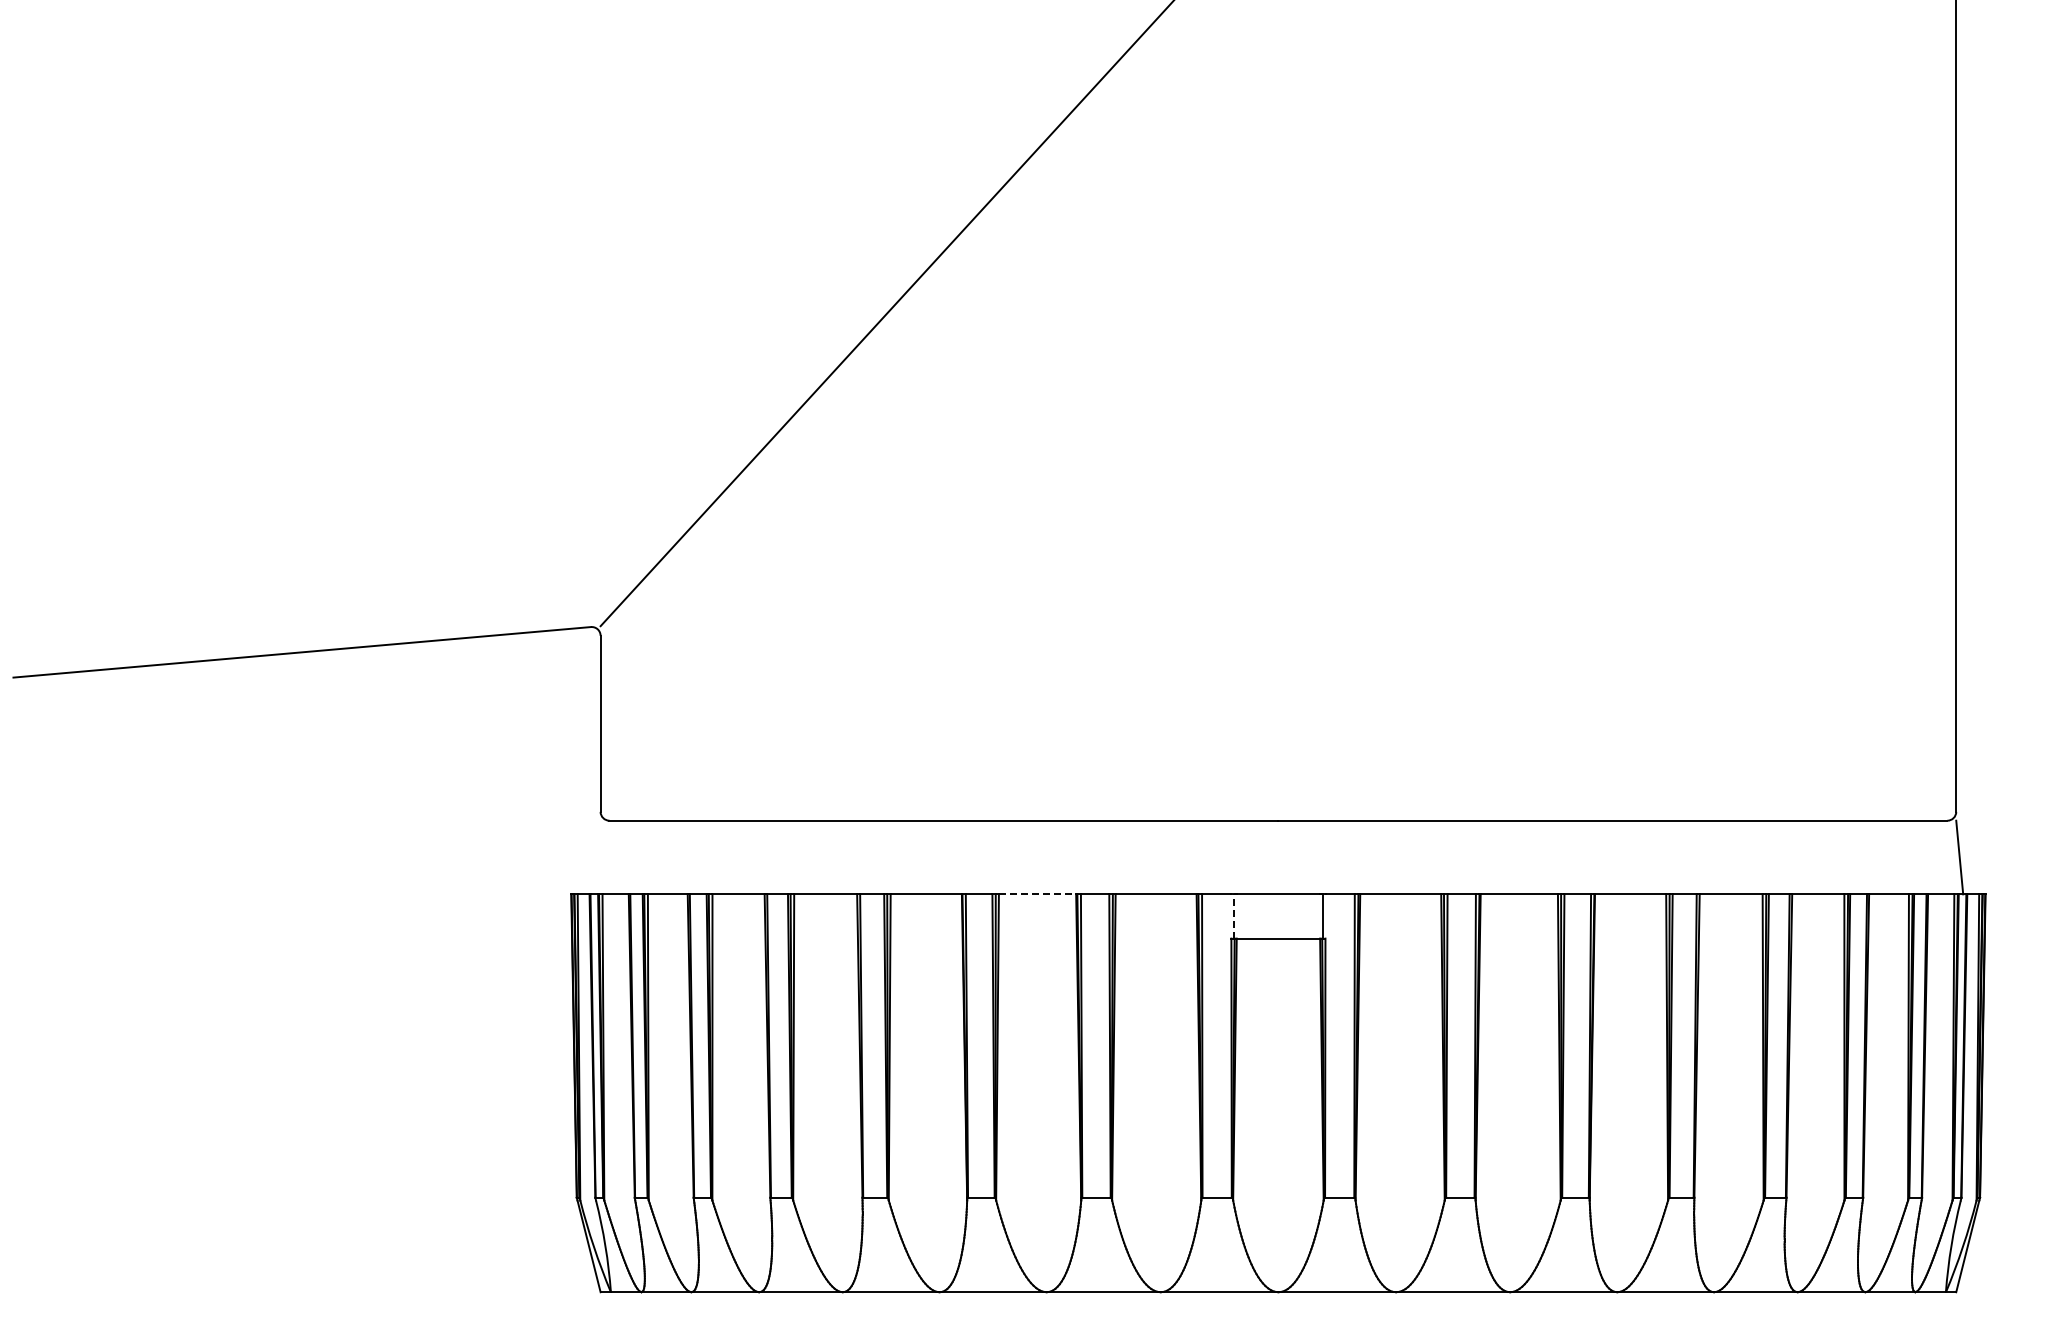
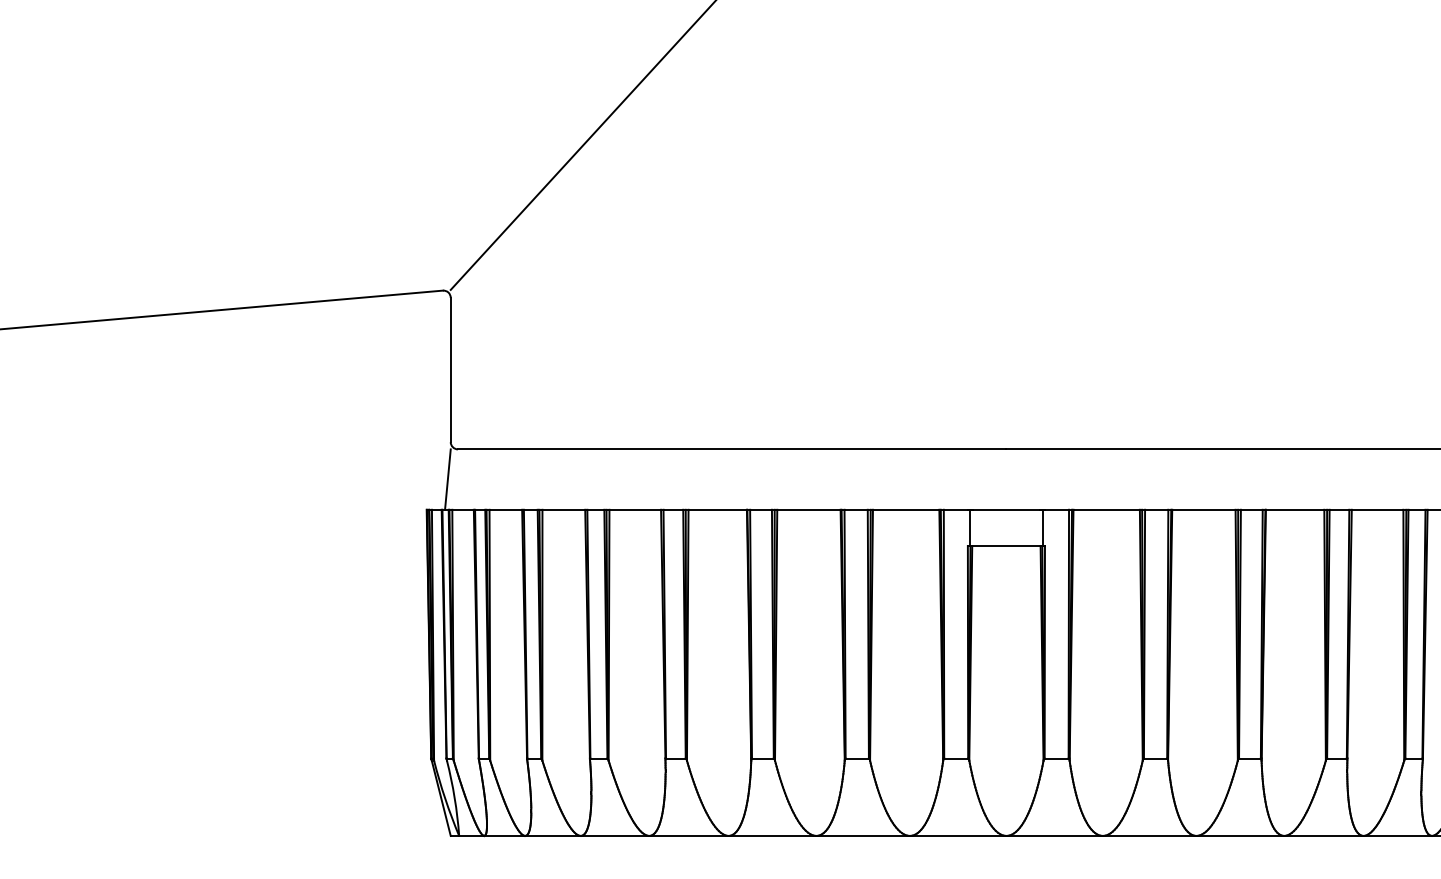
line: (596, 857) -> (447, 479), added
line: (1037, 894) -> (808, 509), dashed -> solid
line: (1234, 915) -> (970, 527), dashed -> solid

